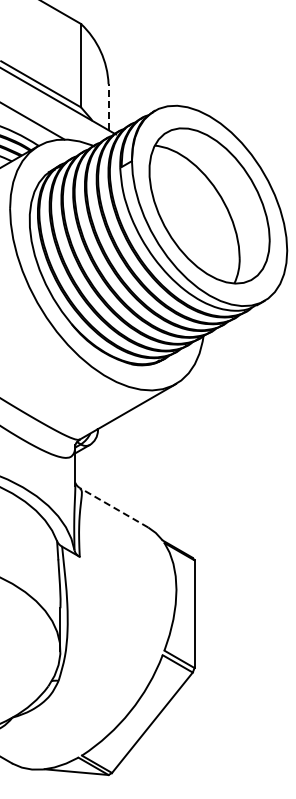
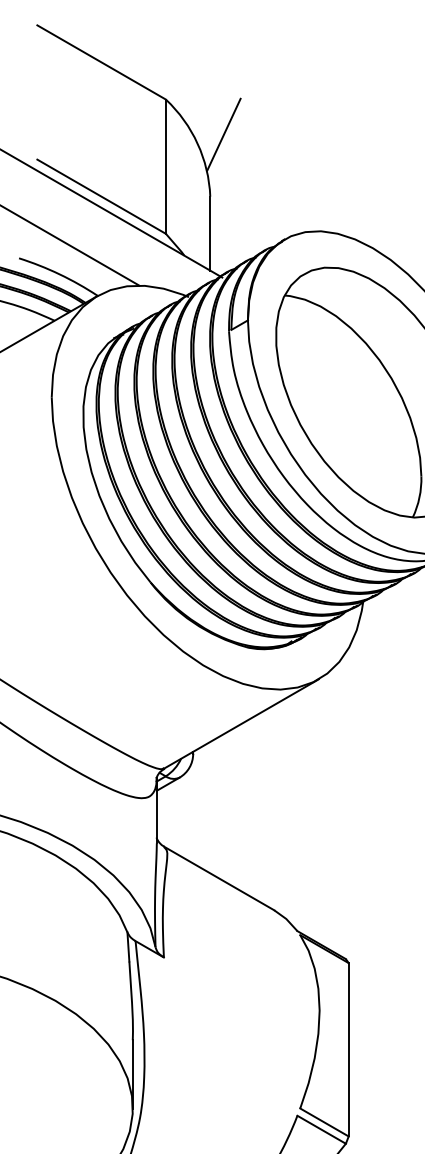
line: (116, 45) -> (223, 134), added
line: (108, 107) -> (210, 234), dashed -> solid
line: (113, 507) -> (218, 878), dashed -> solid

